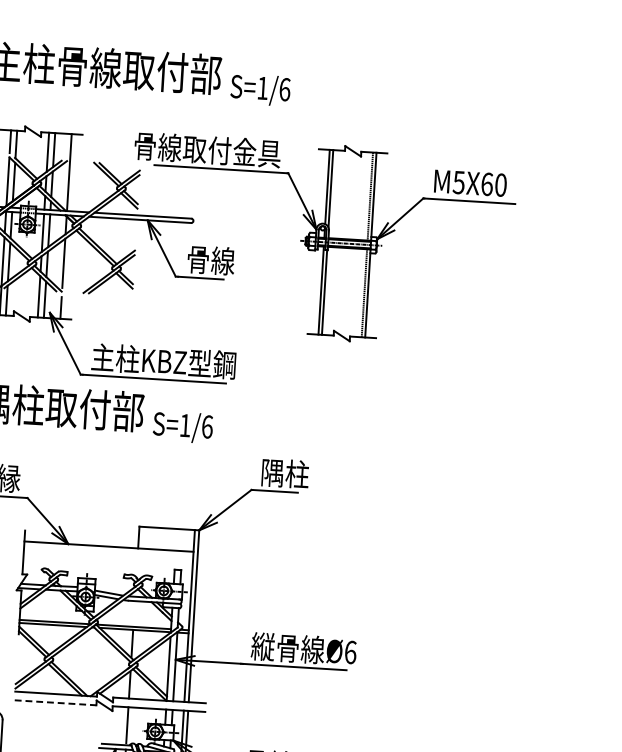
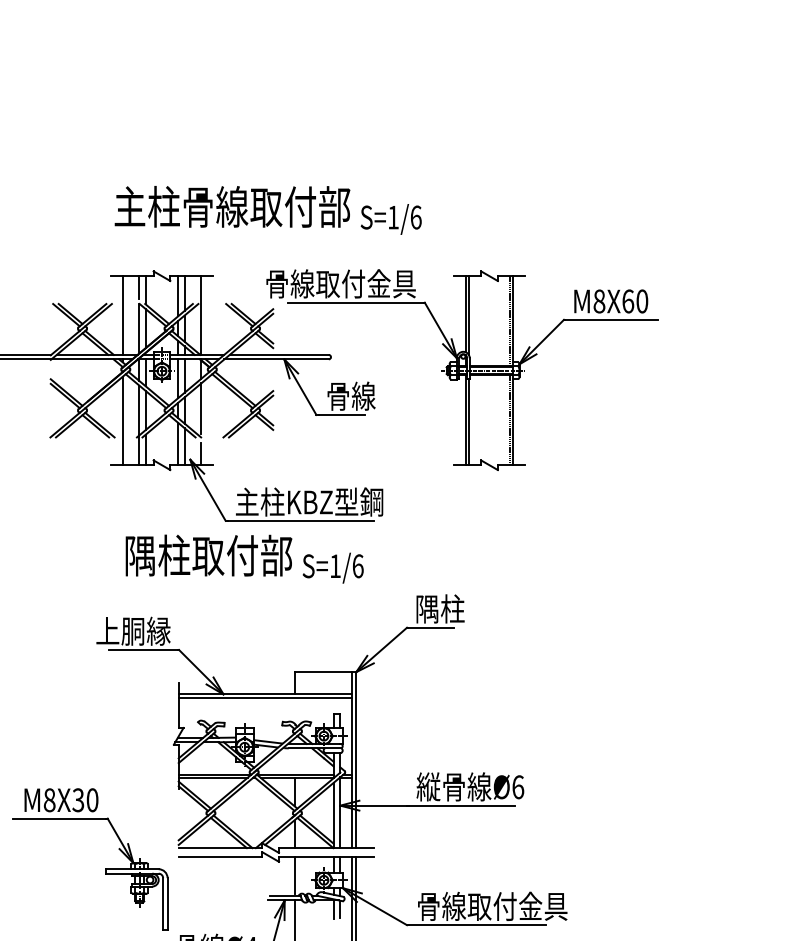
text: (459, 182) -> (599, 301), M5X60 -> M8X60
line: (108, 549) -> (264, 697), added
line: (55, 702) -> (220, 856), dashed -> solid

